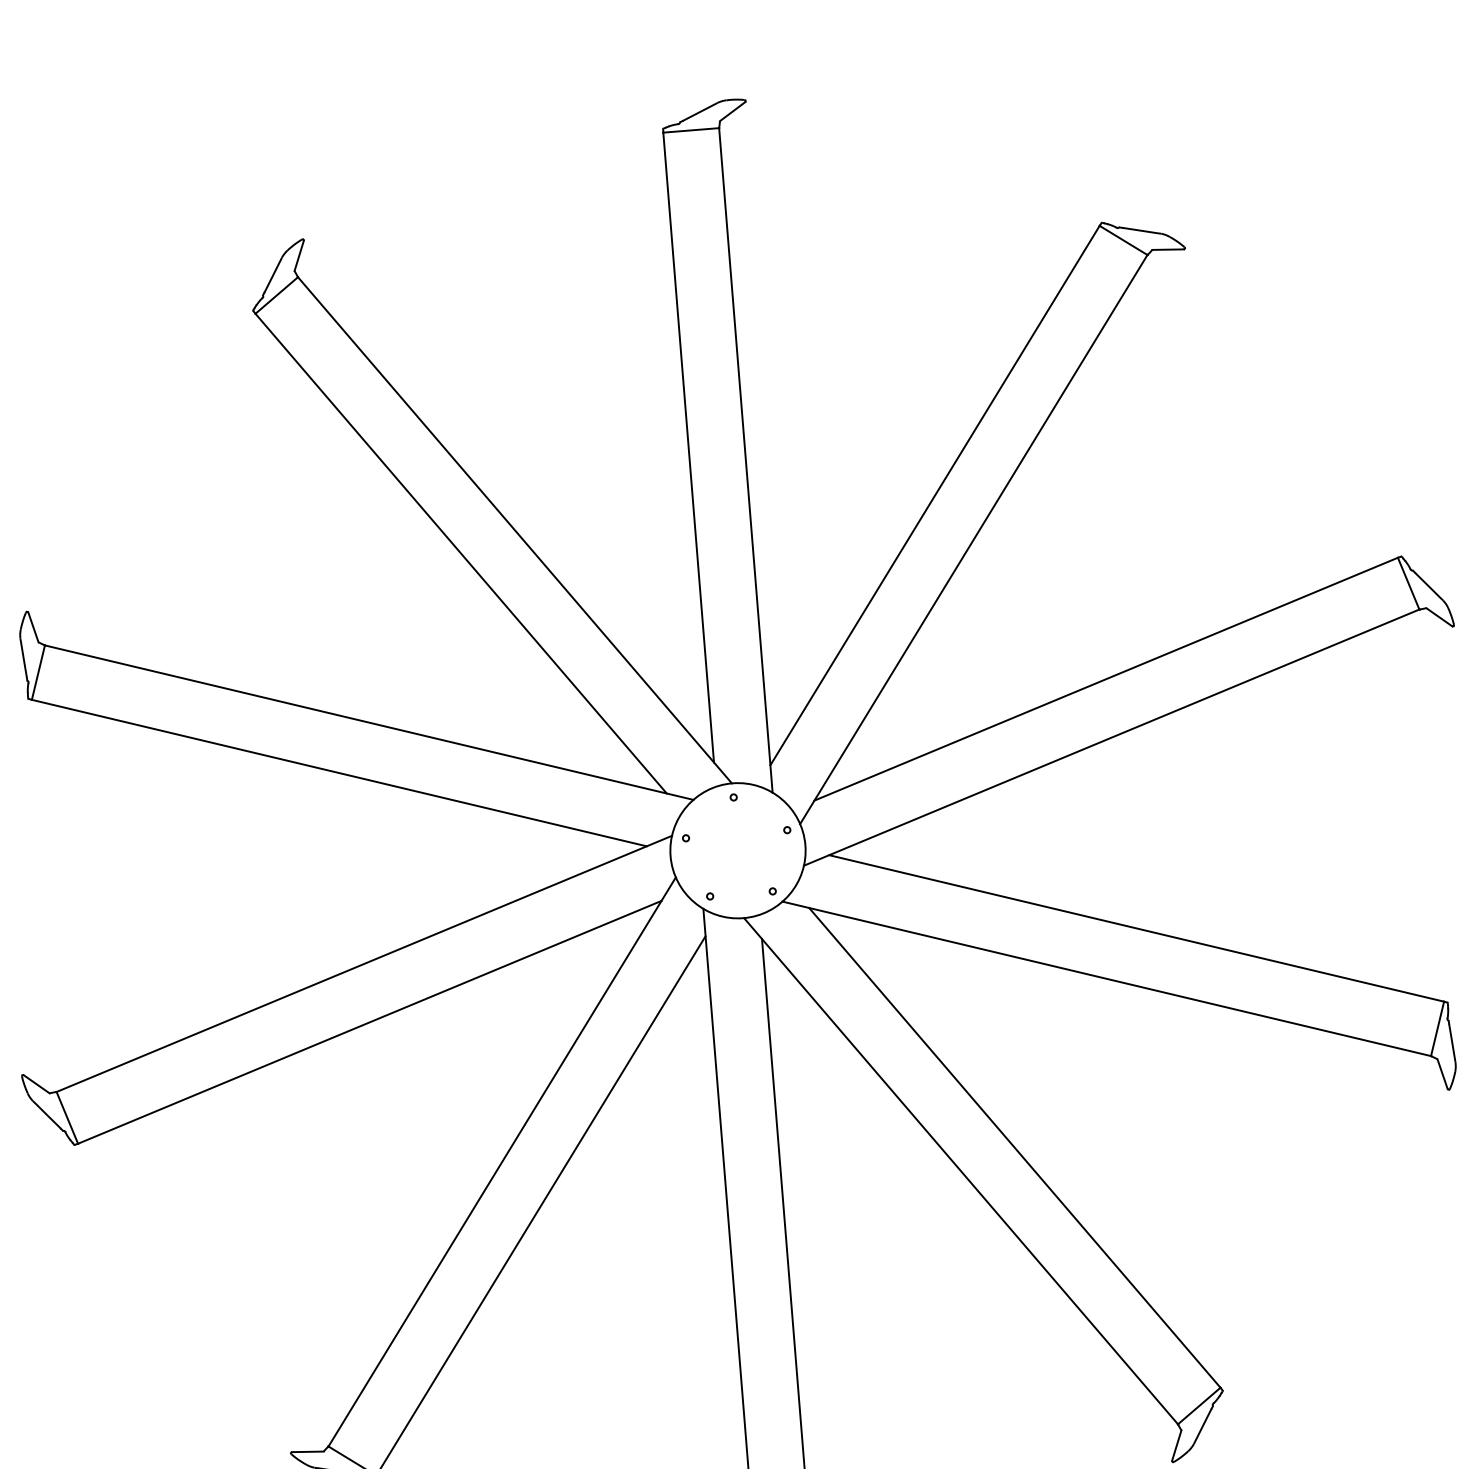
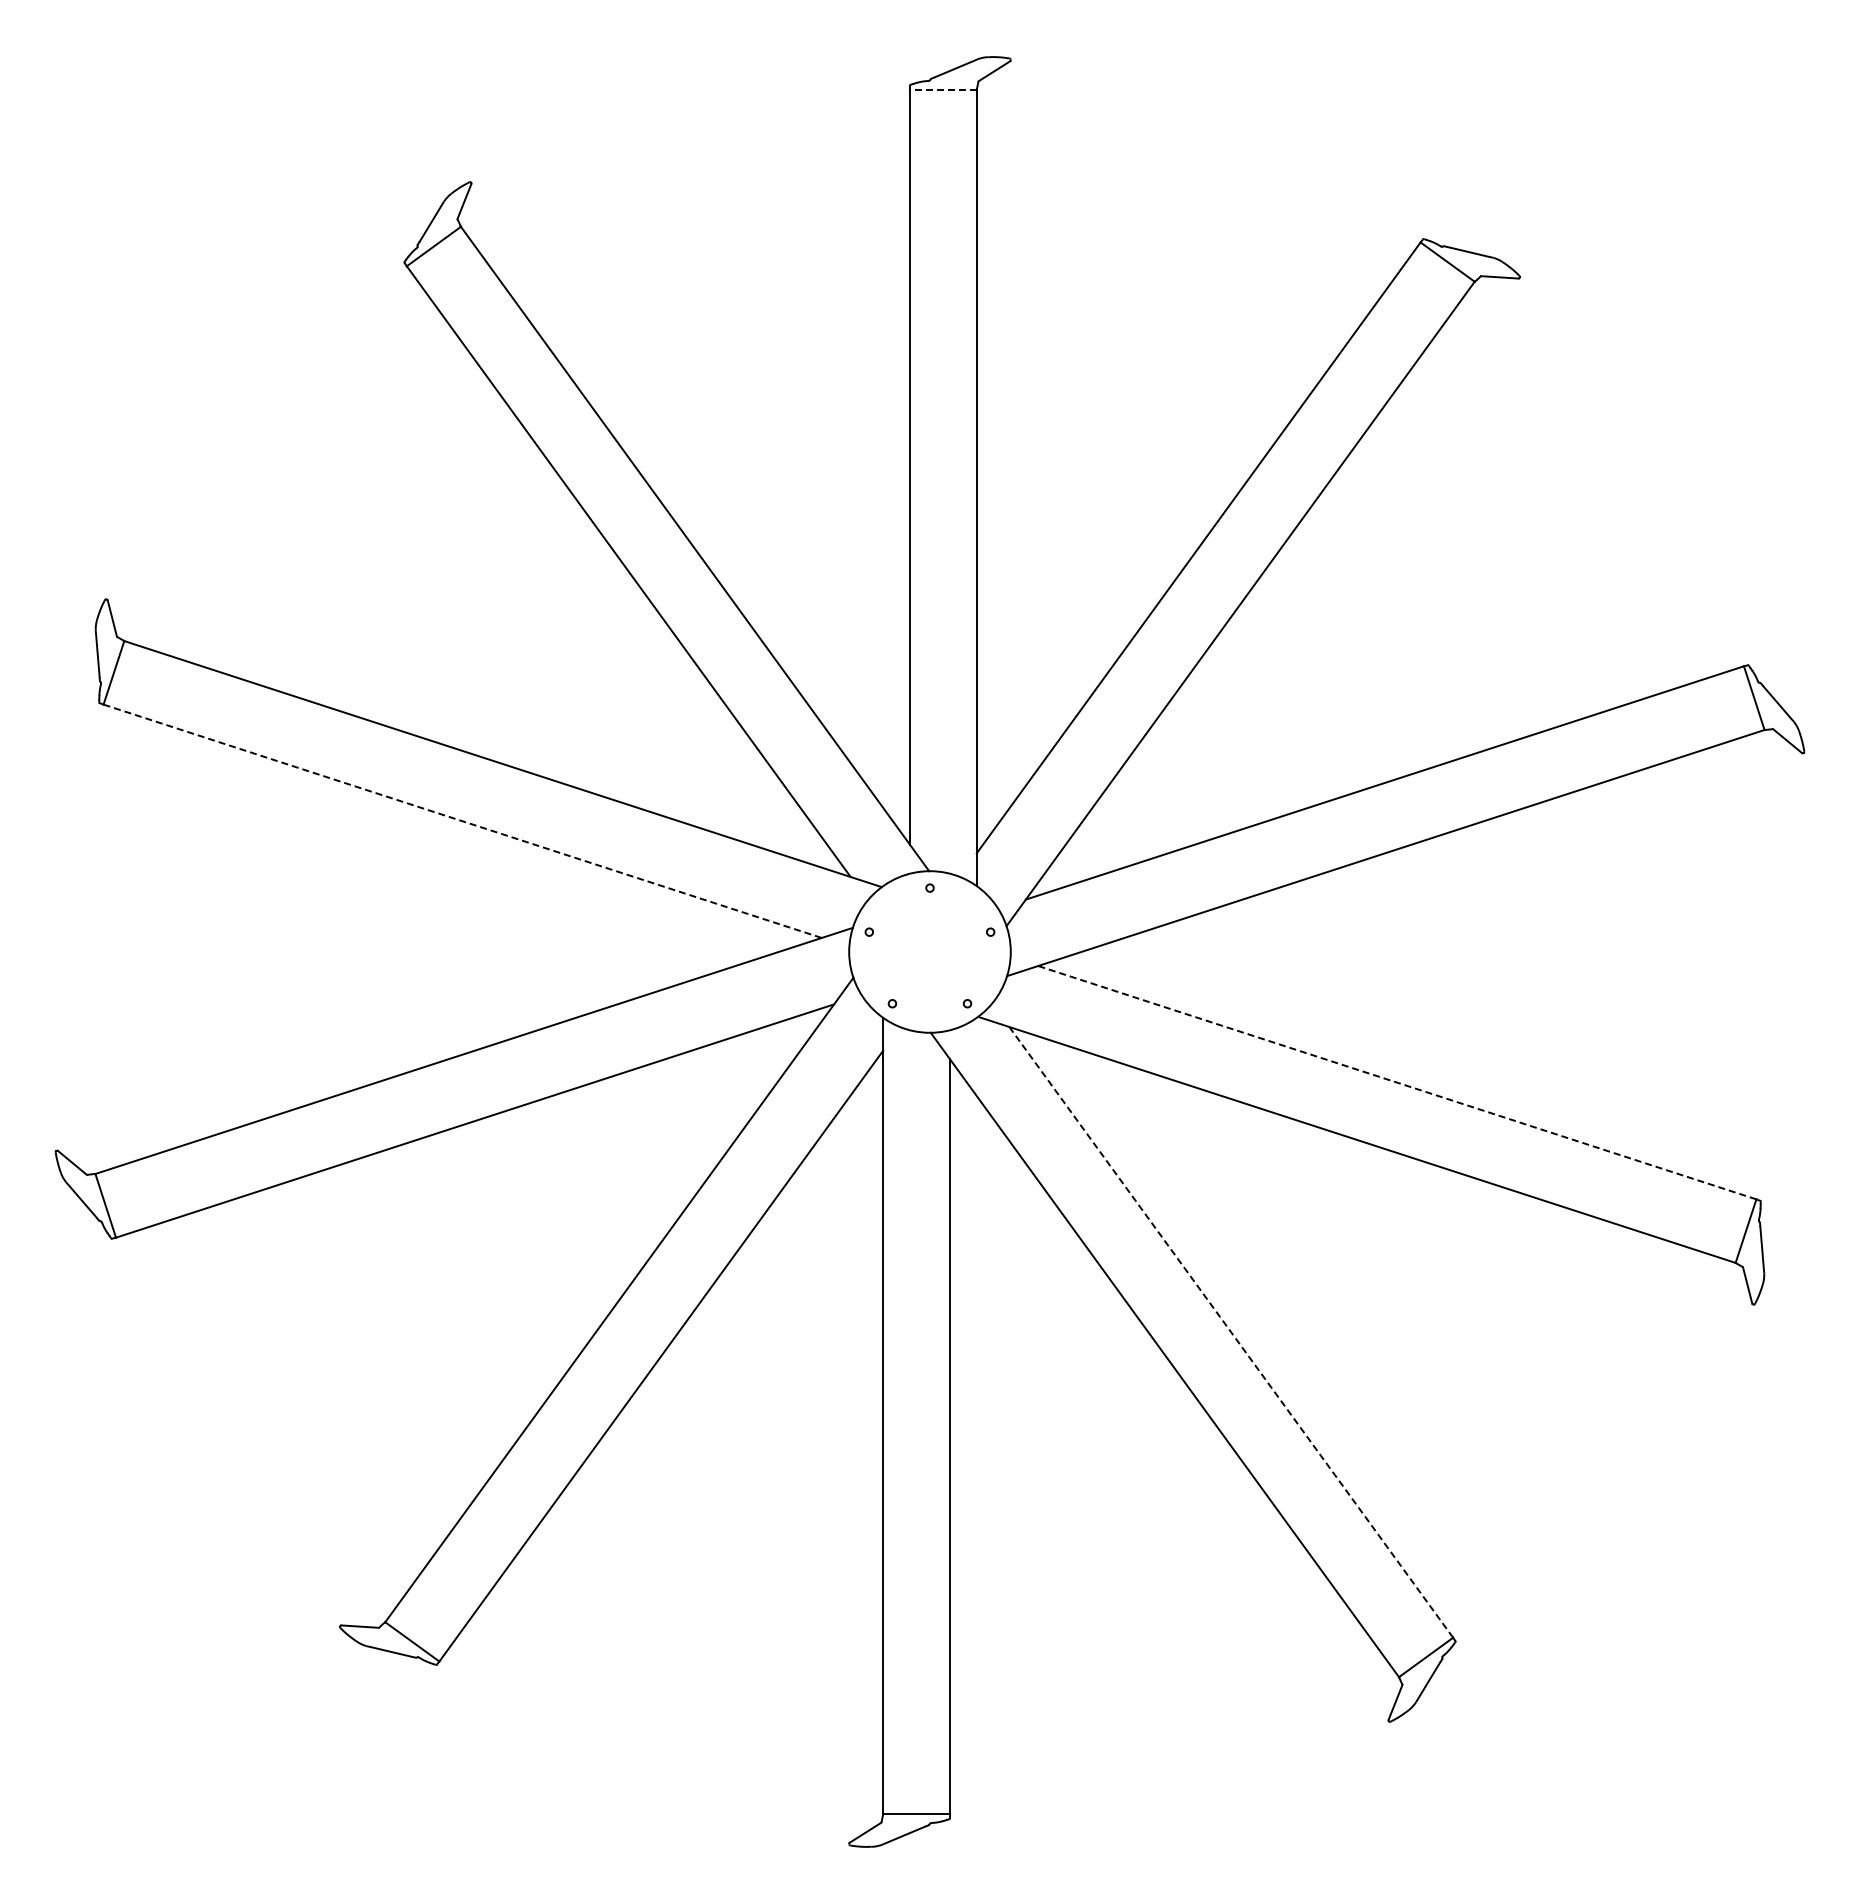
line: (690, 130) -> (942, 89), solid -> dashed
line: (339, 773) -> (462, 821), solid -> dashed
line: (1136, 928) -> (1397, 1082), solid -> dashed
line: (1014, 1147) -> (1230, 1331), solid -> dashed

